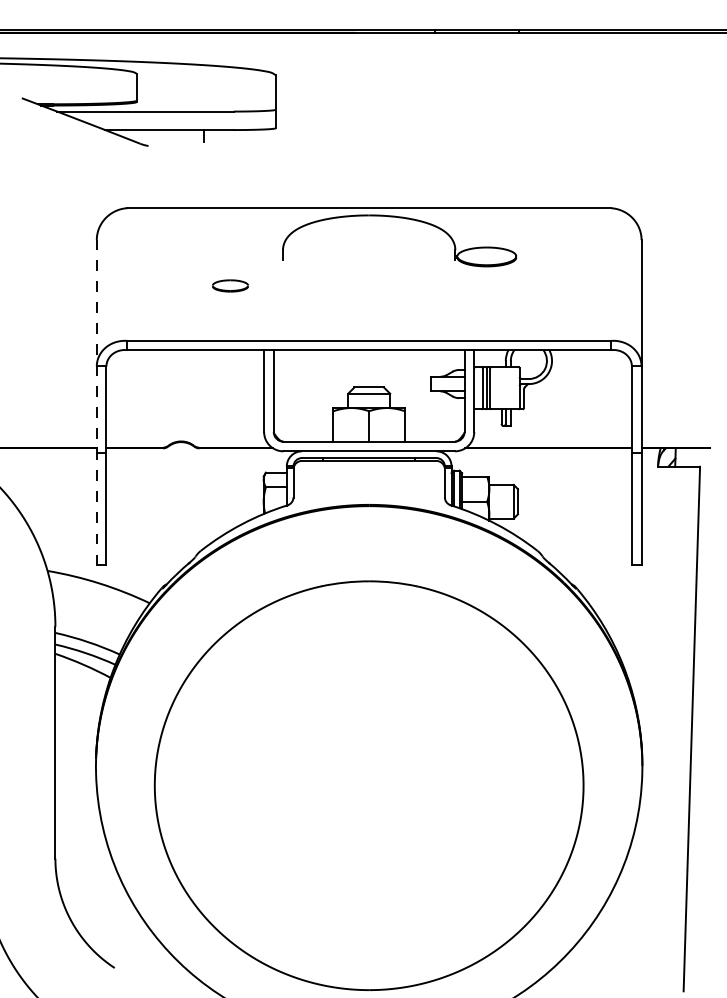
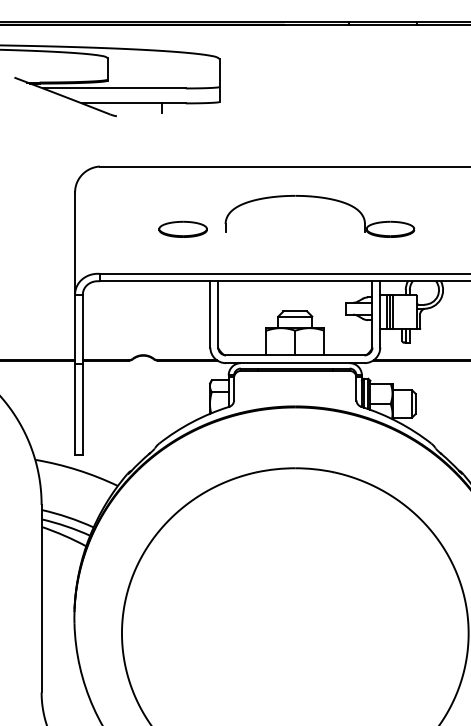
part: (399, 218) -> (319, 198), moved
part: (230, 285) -> (183, 229), size x1.67
line: (96, 402) -> (74, 323), dashed -> solid

